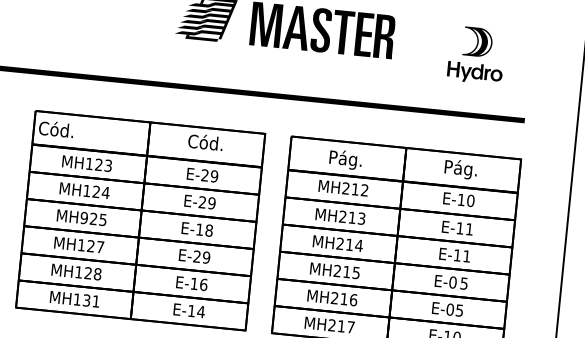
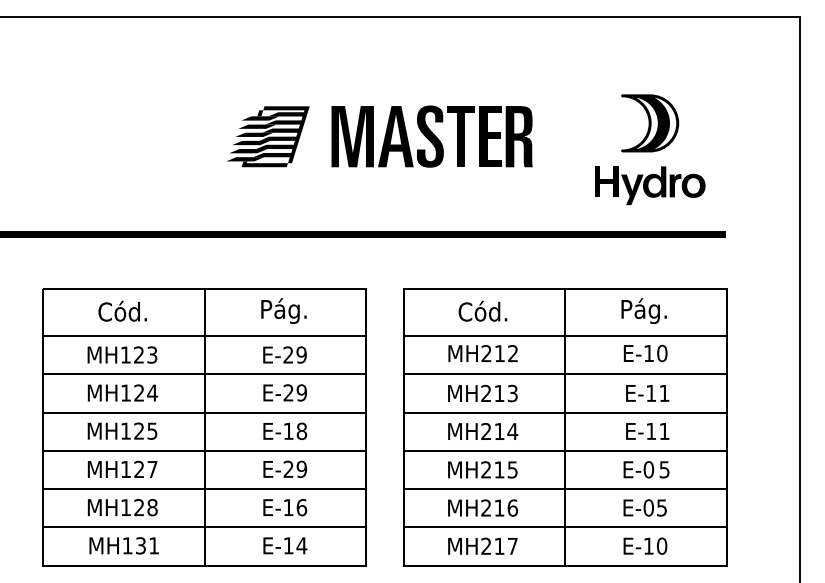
part: (476, 55) -> (650, 149), size x1.43
text: (56, 128) -> (122, 310), moved
text: (205, 143) -> (284, 310), Cód. -> Pág.
text: (345, 159) -> (482, 313), Pág. -> Cód.
text: (83, 217) -> (125, 430), MH925 -> MH125

